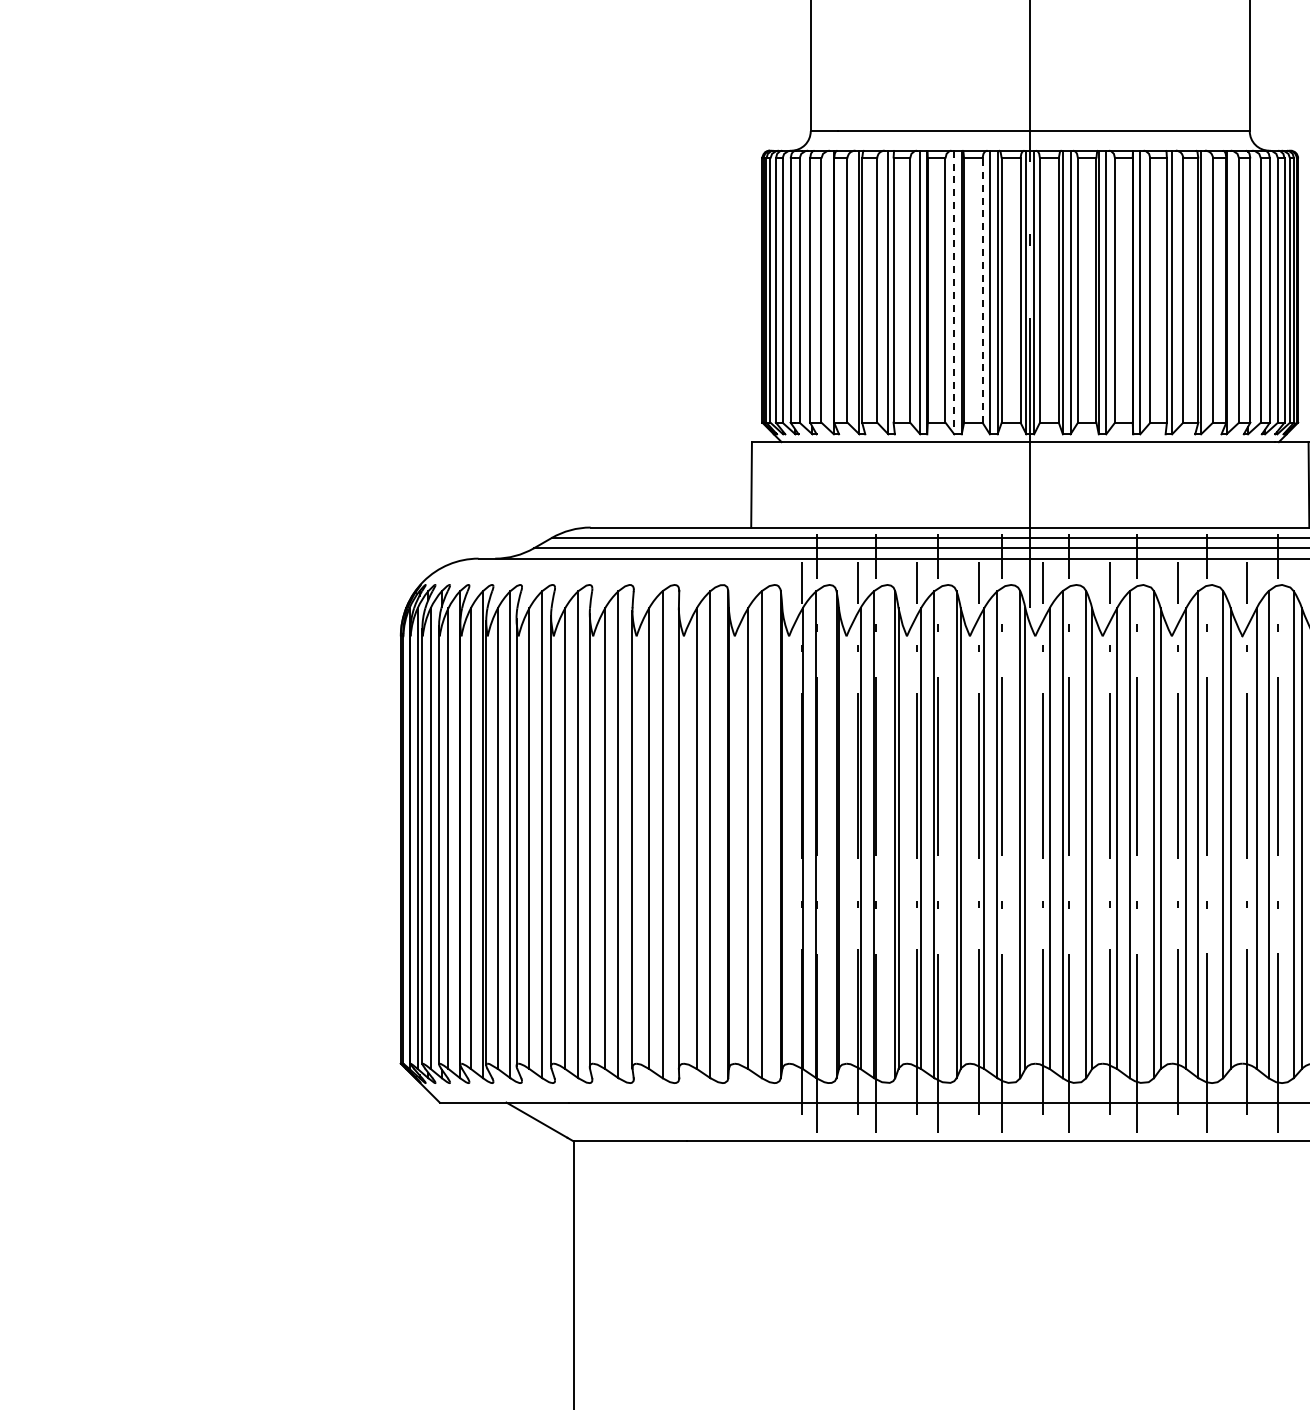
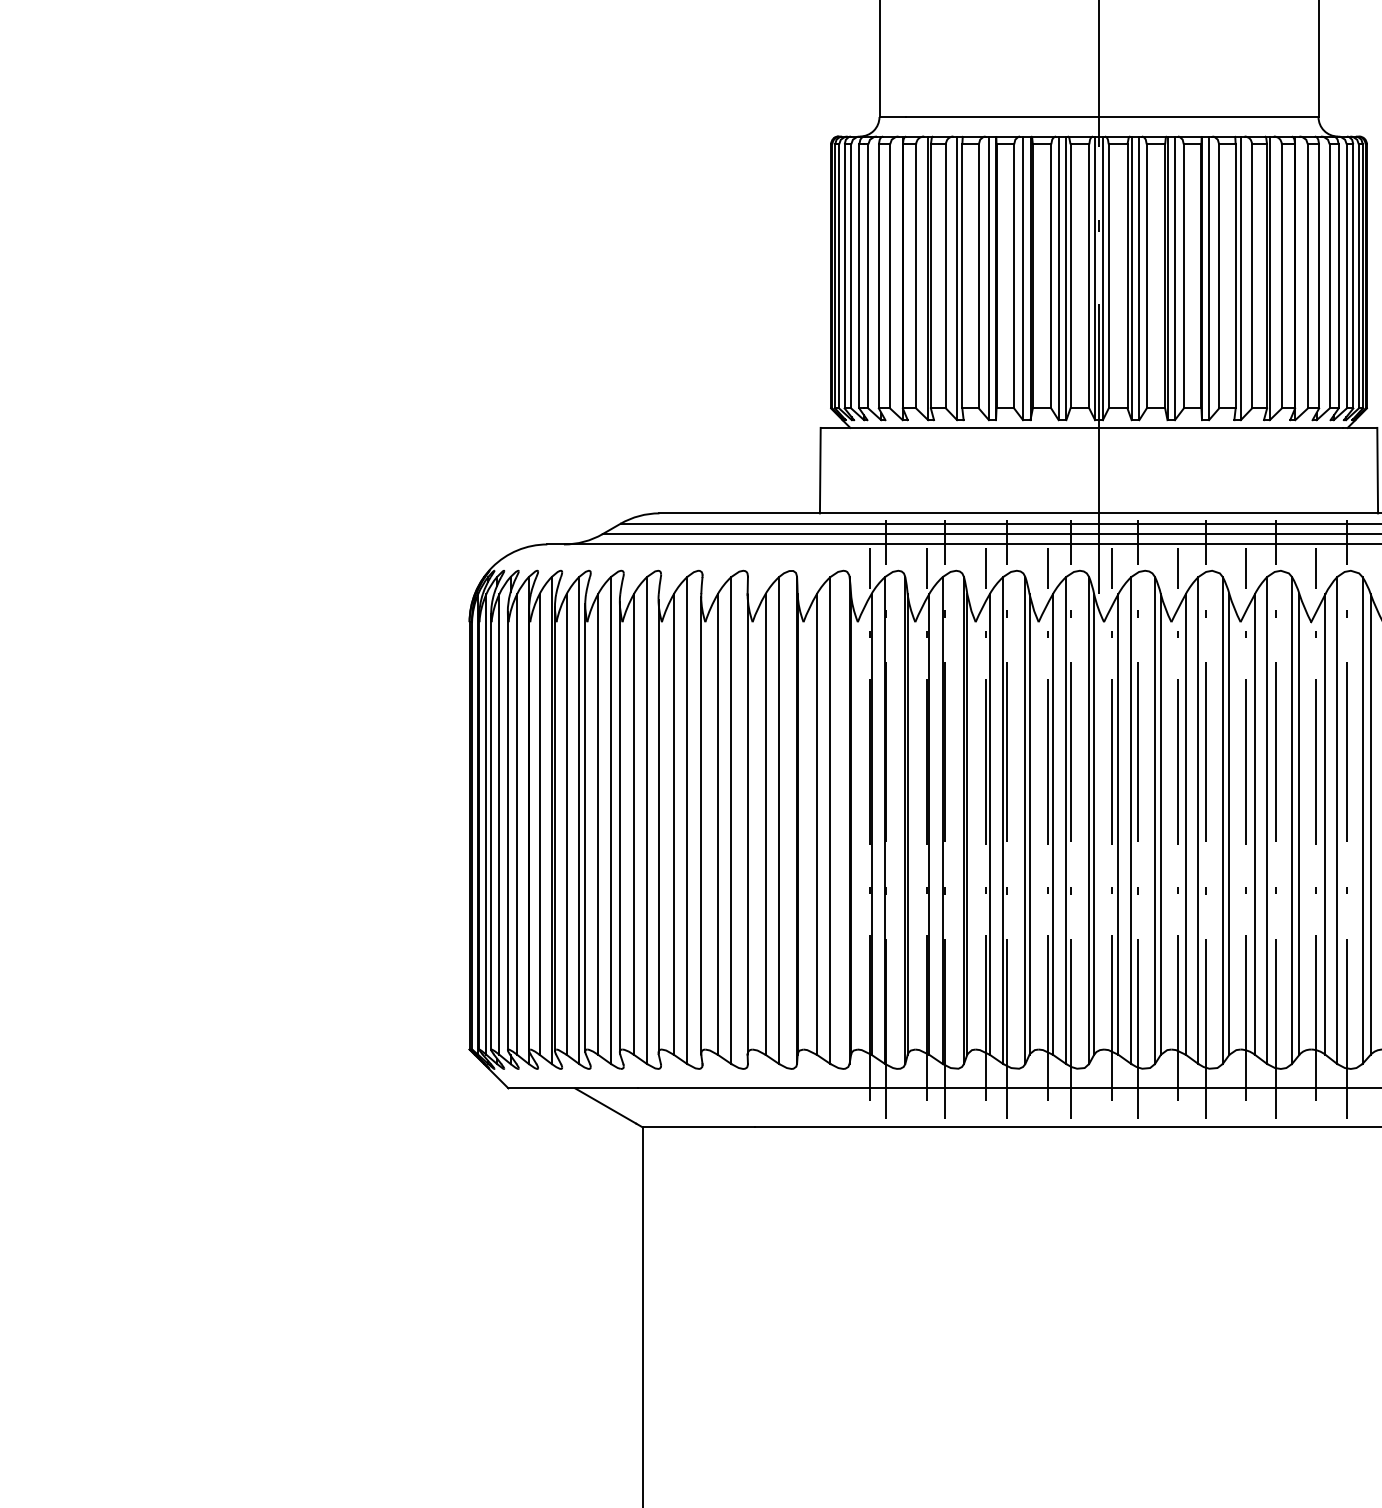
line: (982, 289) -> (1051, 275), dashed -> solid
line: (954, 292) -> (1023, 278), dashed -> solid

